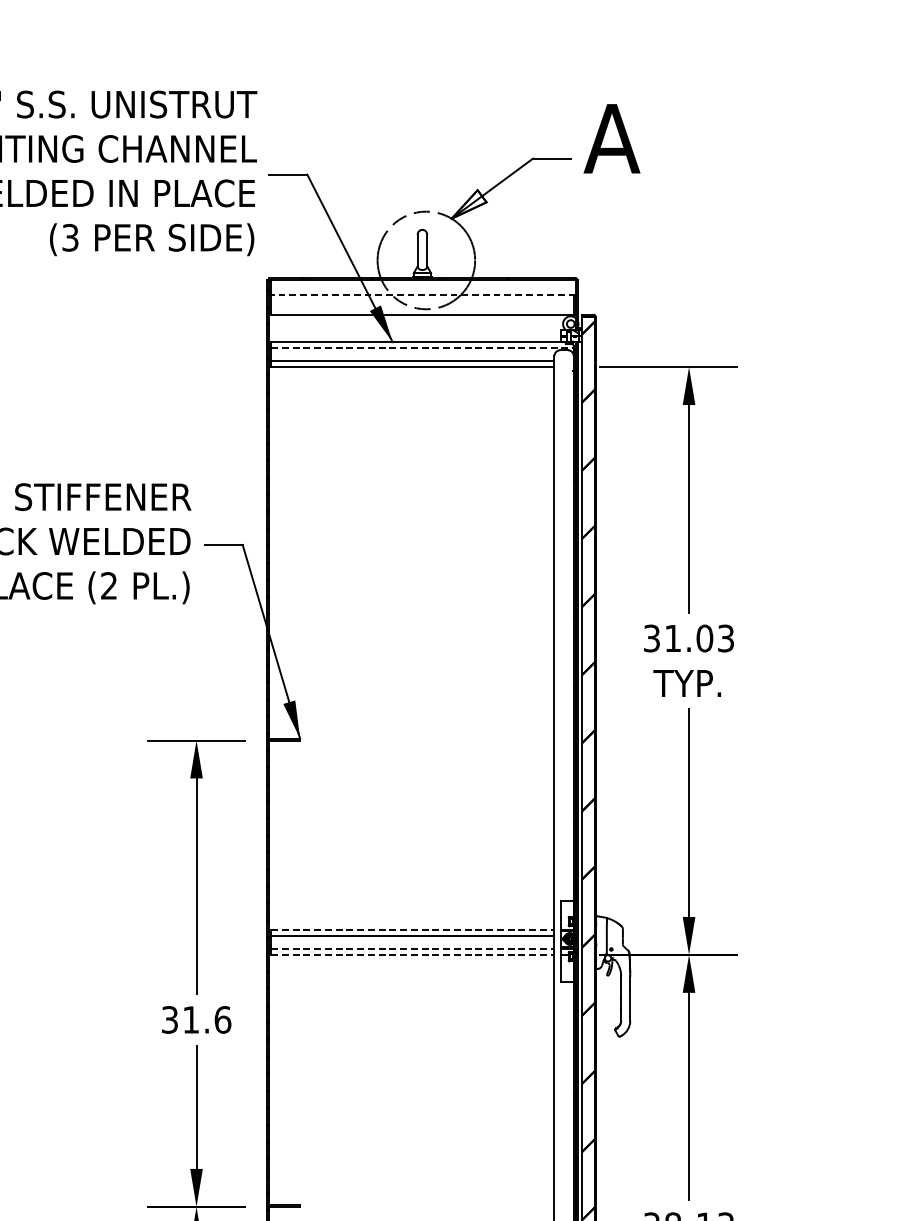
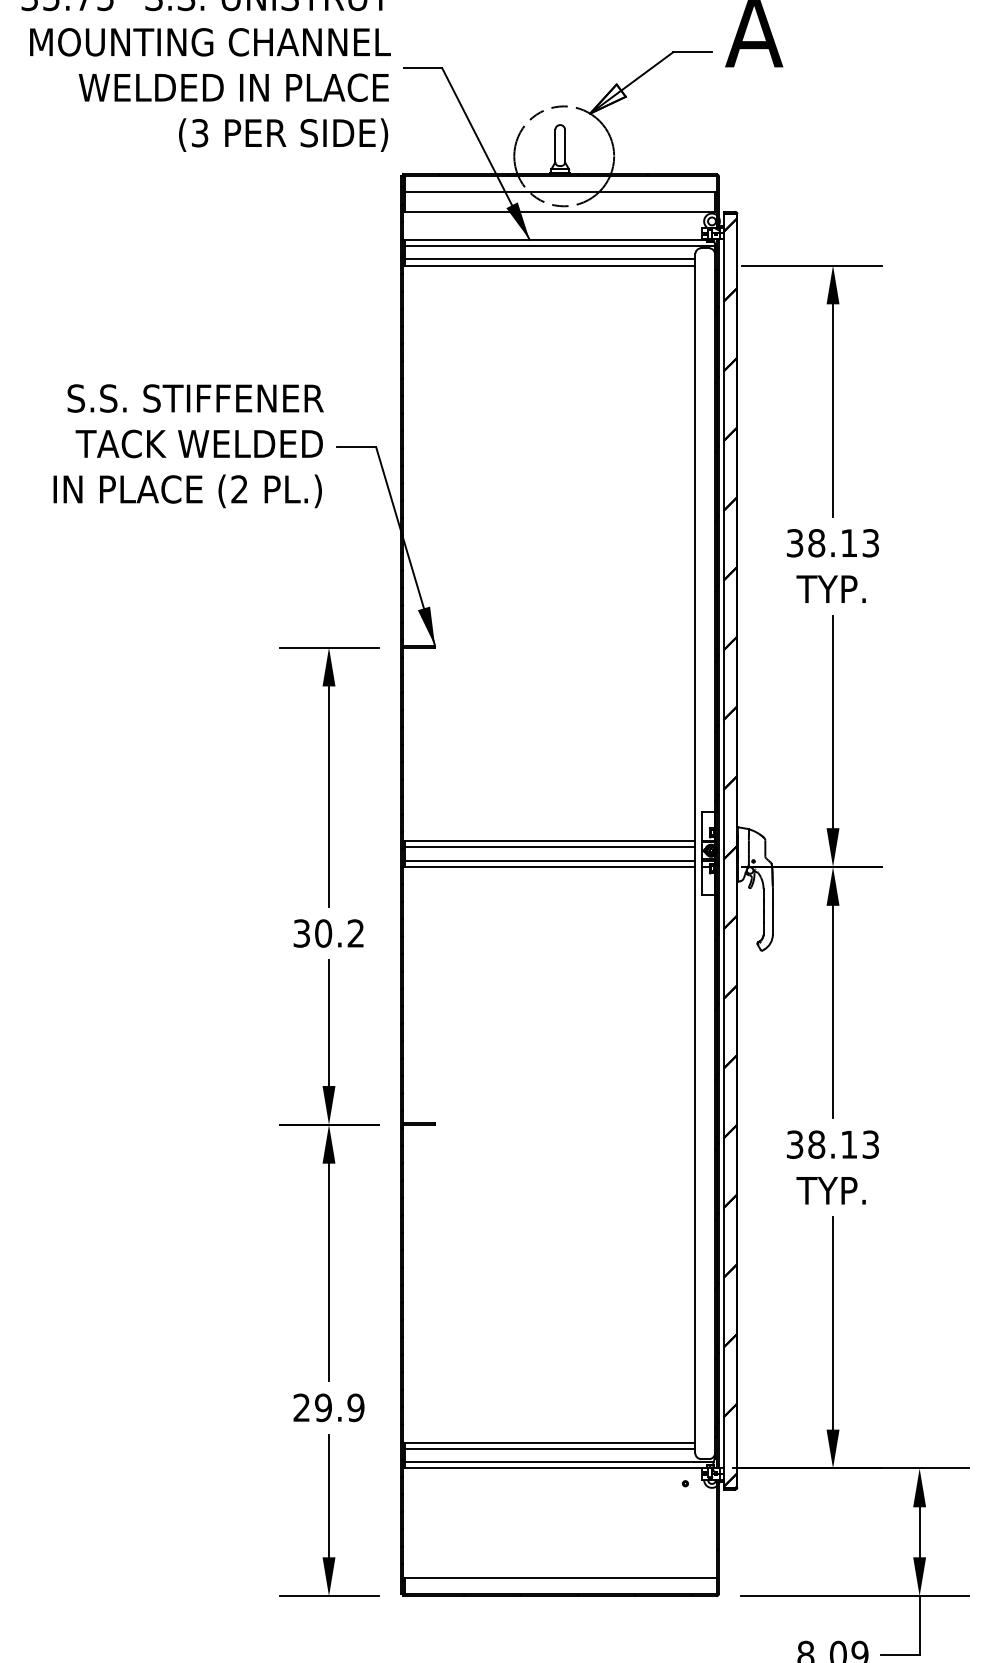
line: (423, 295) -> (561, 192), dashed -> solid
line: (422, 347) -> (560, 245), dashed -> solid
text: (688, 638) -> (832, 543), 31.03 -> 38.13
line: (412, 929) -> (550, 841), dashed -> solid
line: (412, 948) -> (550, 860), dashed -> solid
line: (412, 954) -> (550, 866), dashed -> solid
text: (206, 1019) -> (339, 933), 31.6 -> 30.2

